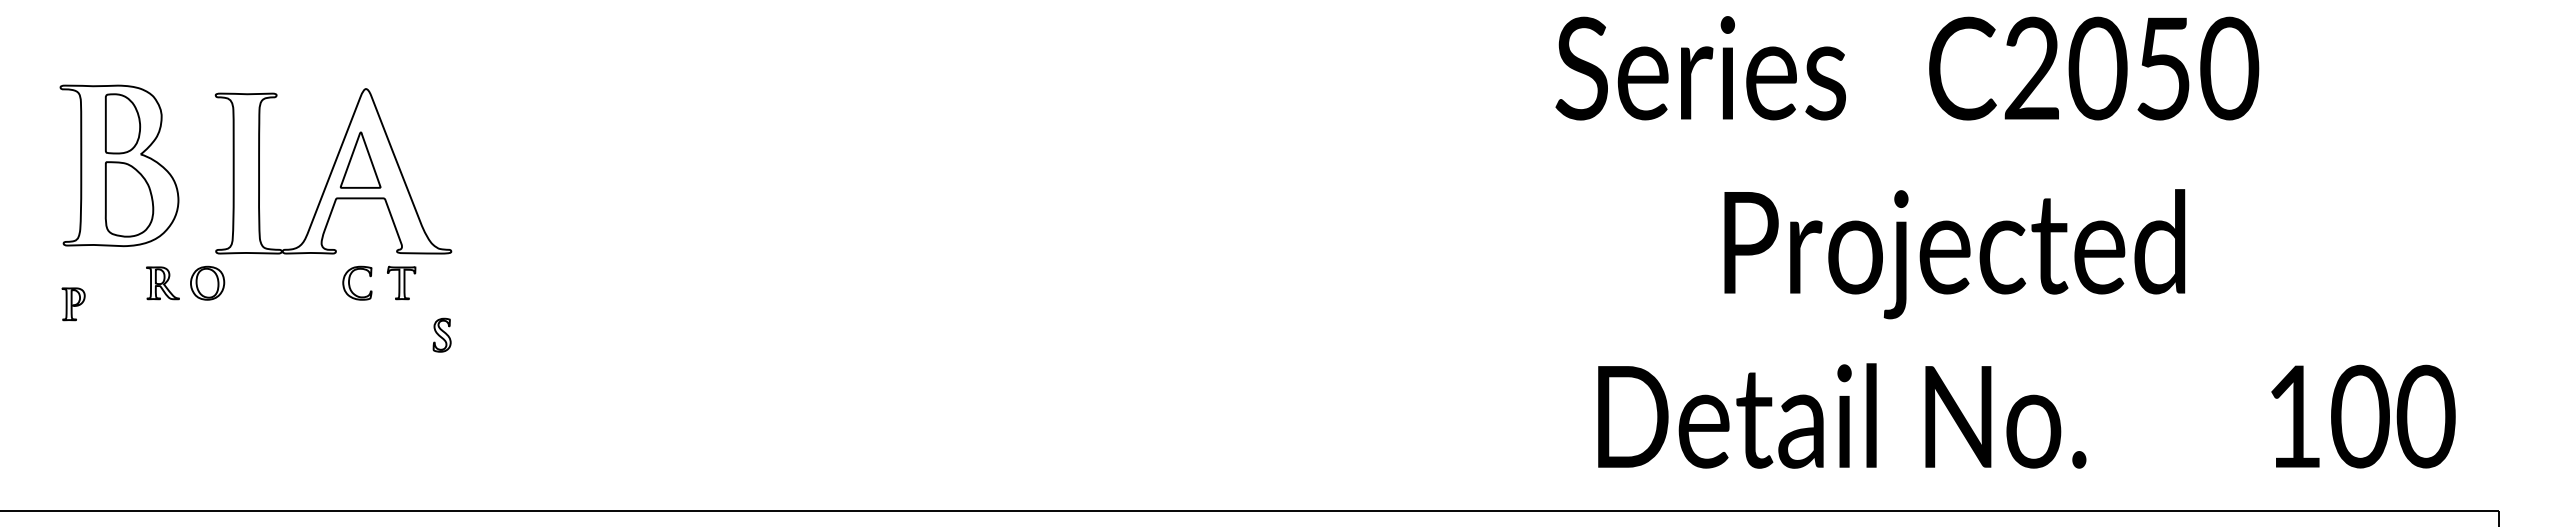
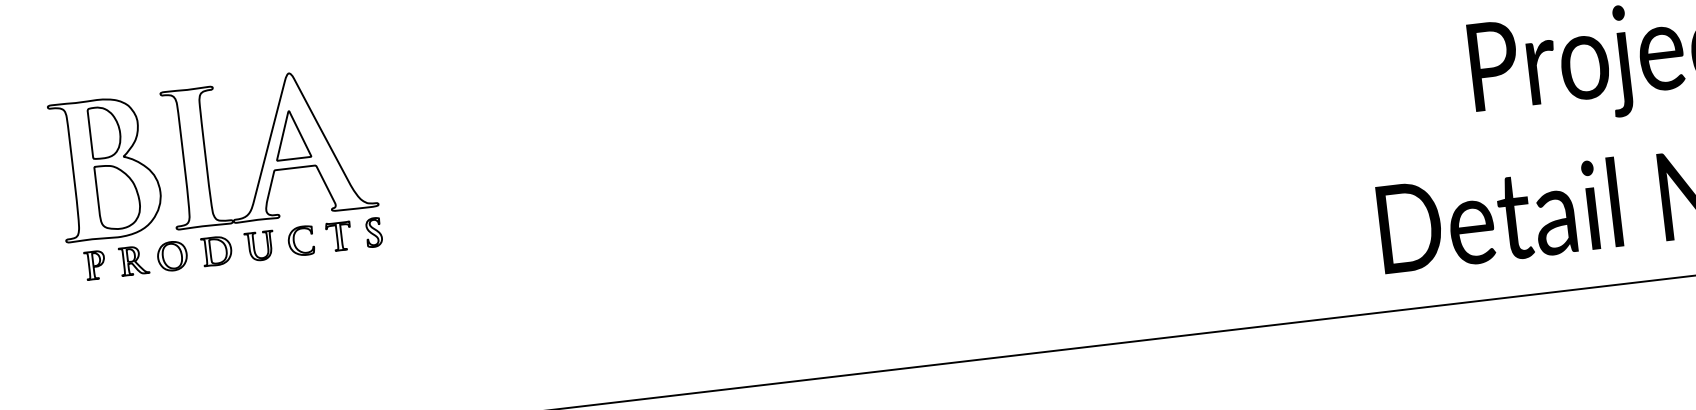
part: (119, 165) -> (106, 168), moved
part: (258, 283) -> (216, 251), added
part: (309, 283) -> (259, 246), added
part: (73, 304) -> (95, 265), moved
part: (441, 334) -> (373, 231), moved

